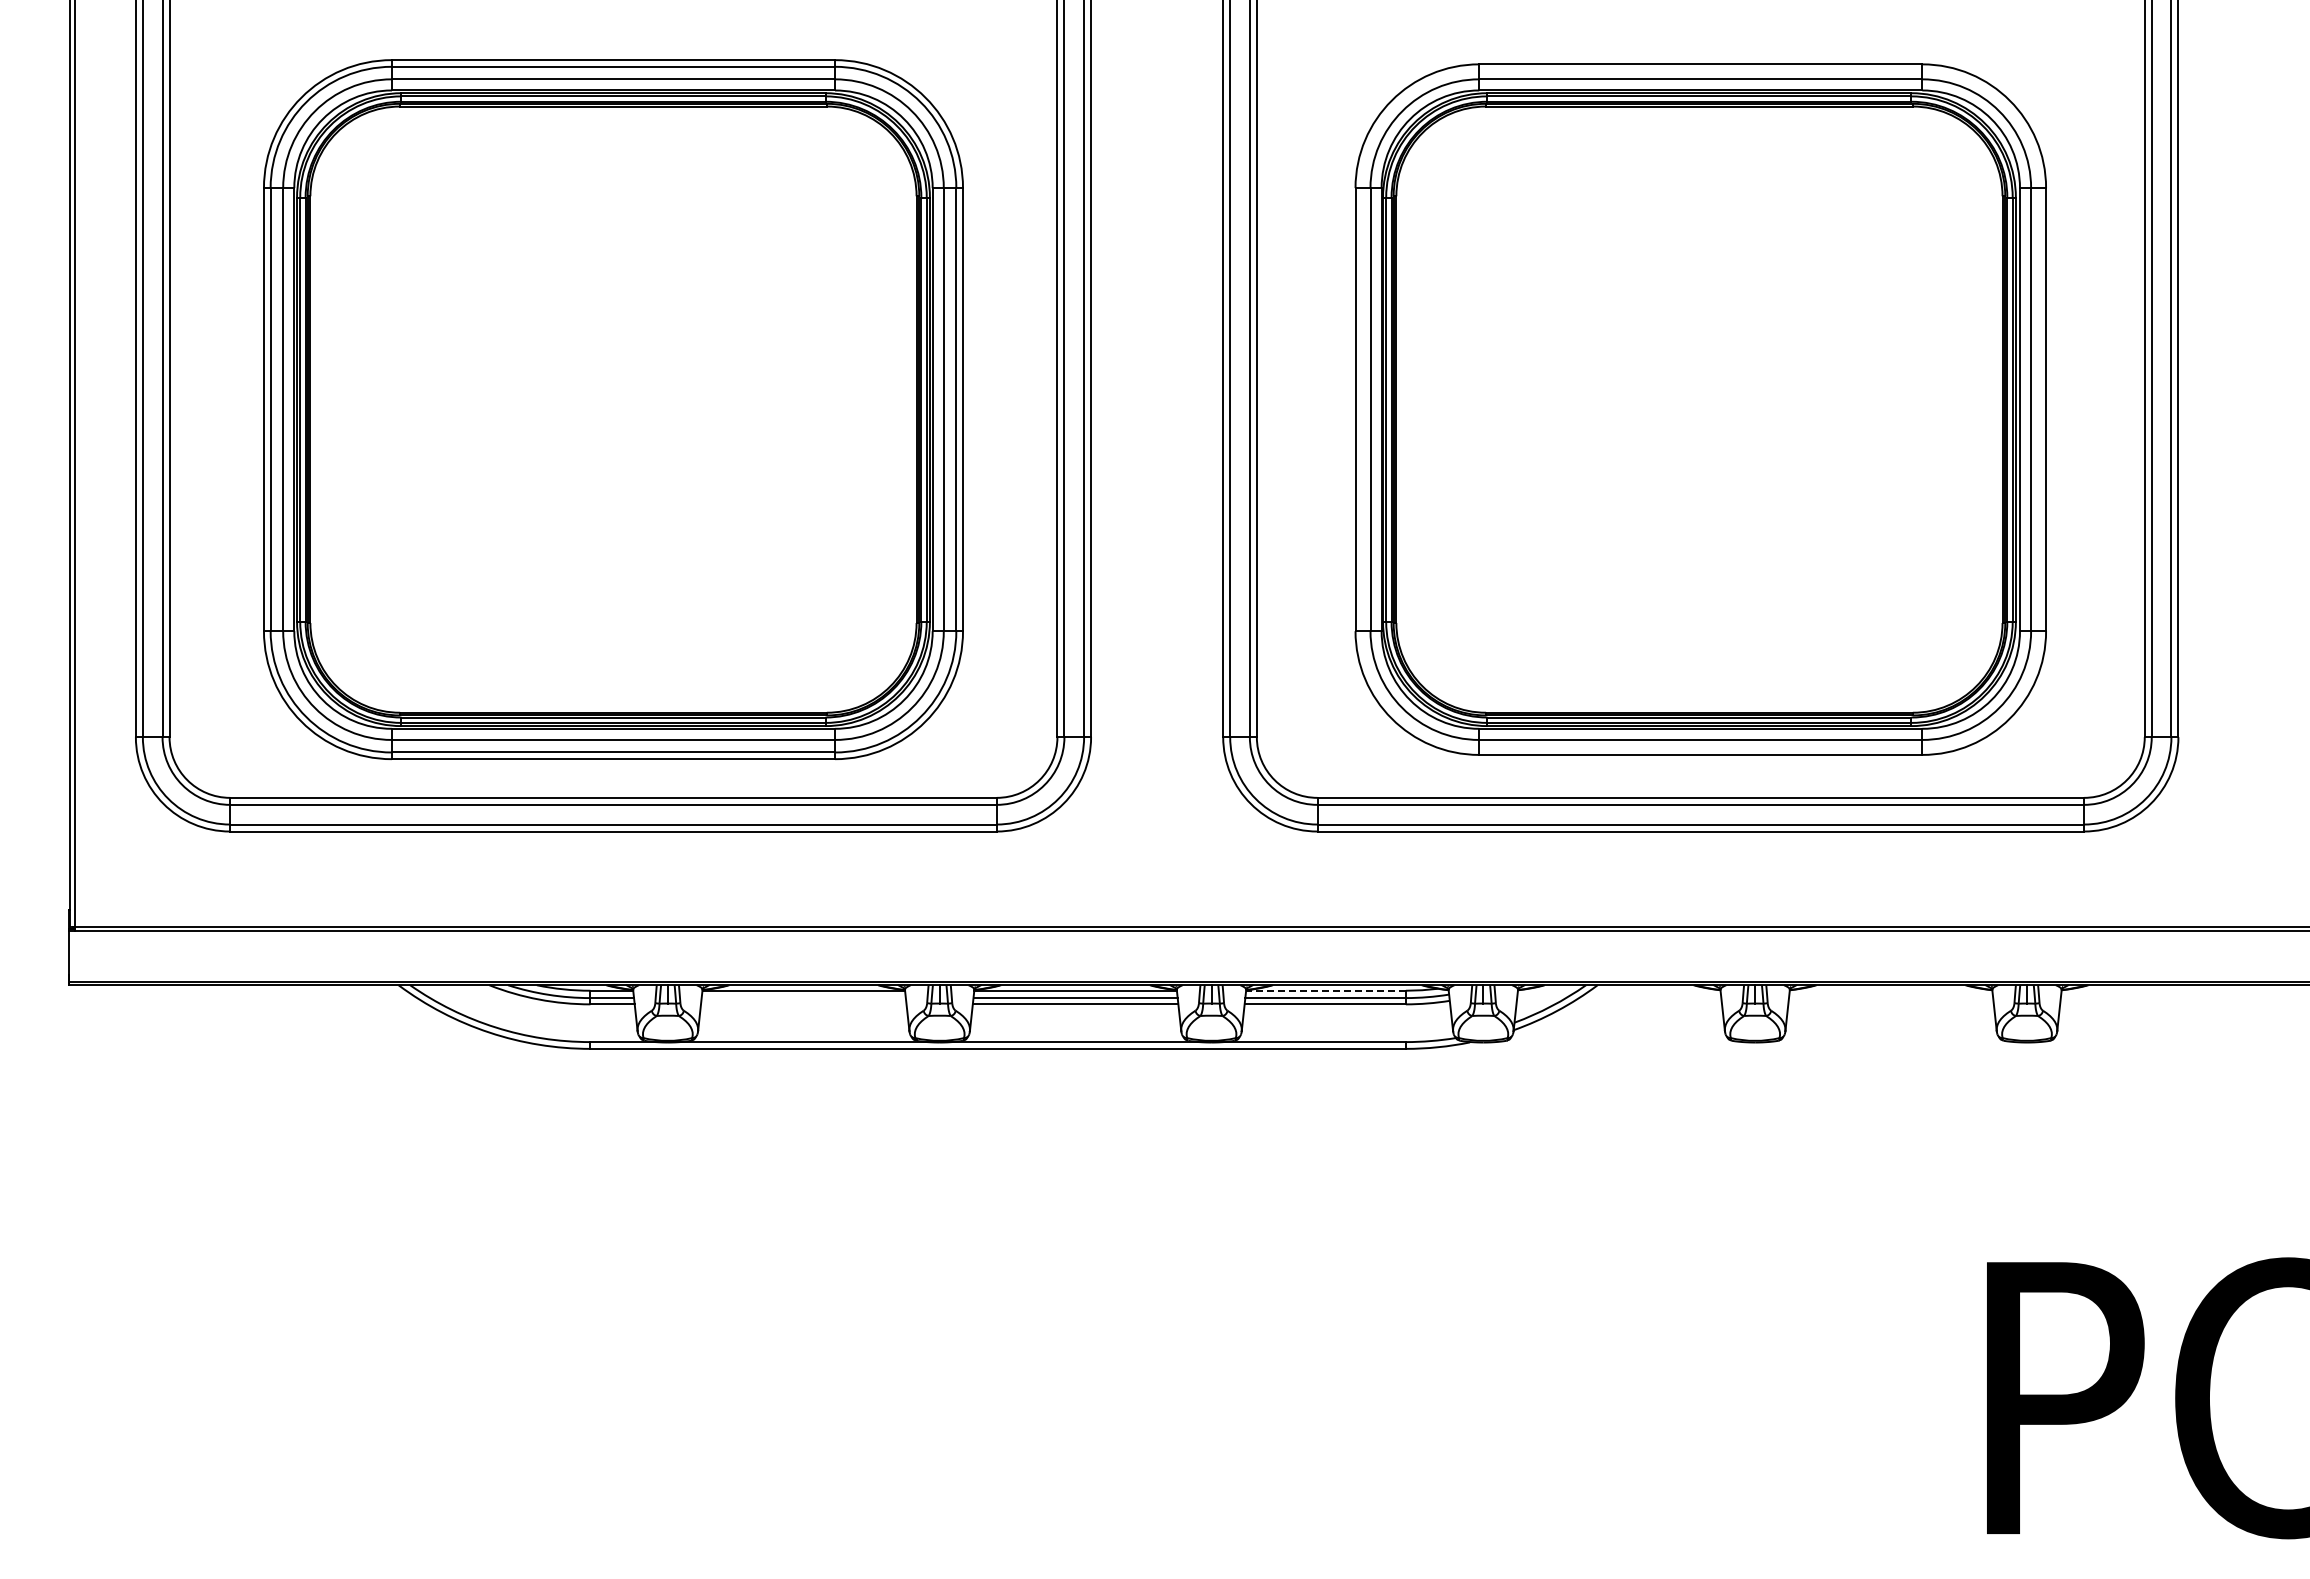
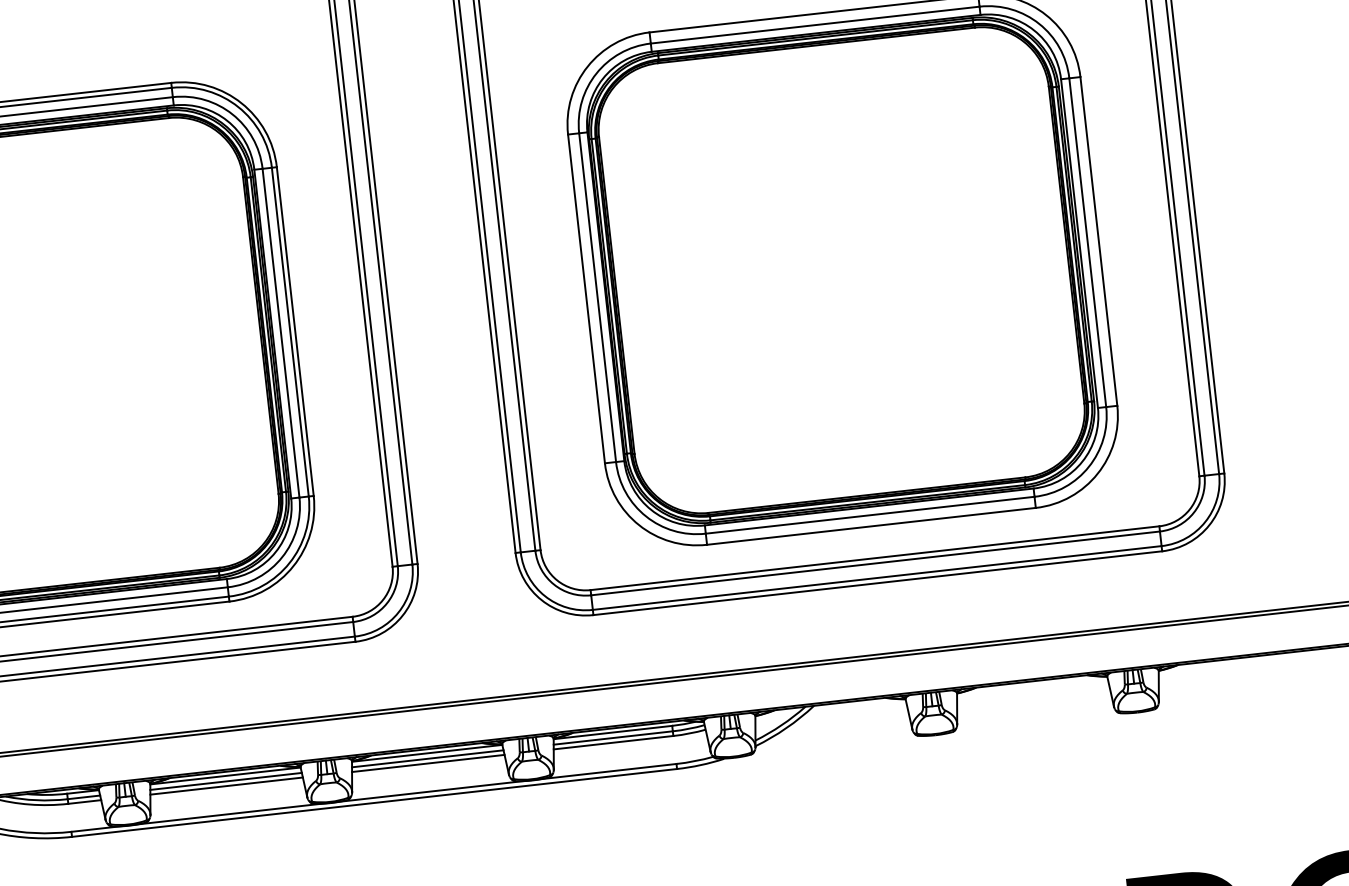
line: (1326, 990) -> (613, 732), dashed -> solid
line: (803, 998) -> (225, 781), added
line: (803, 1004) -> (226, 786), added

